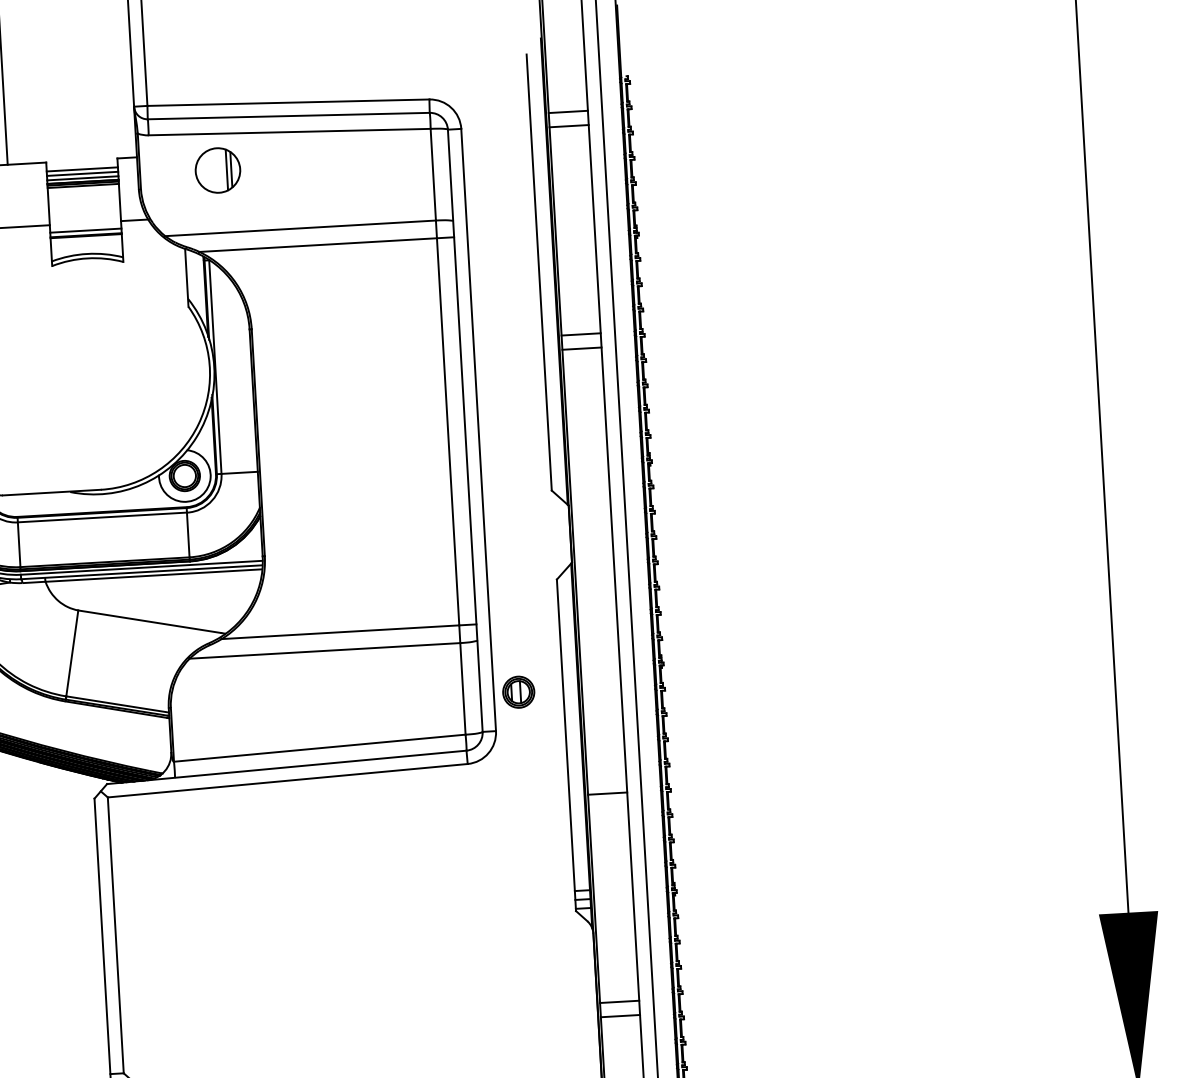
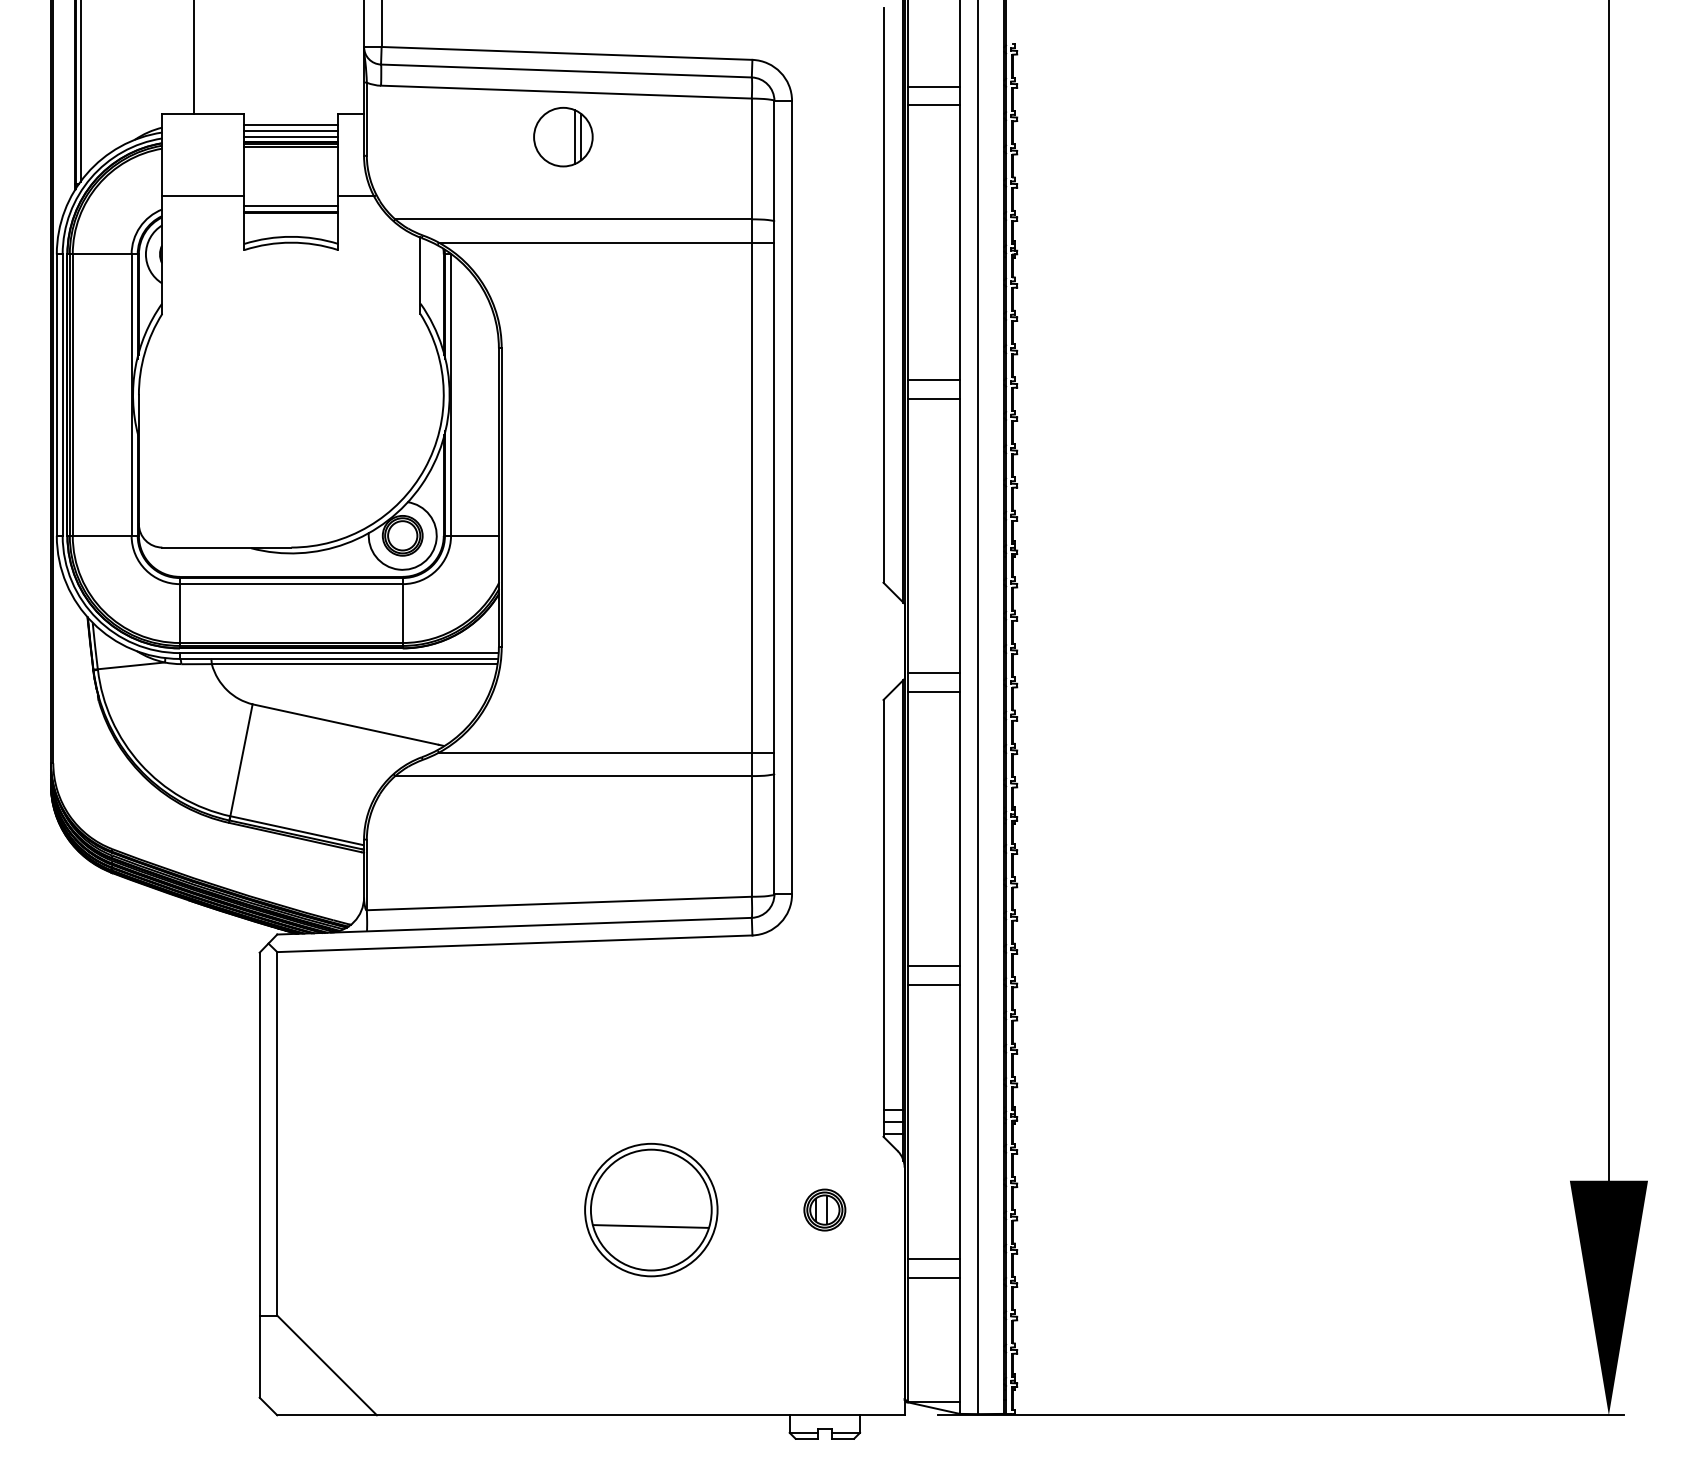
part: (218, 170) -> (563, 136), moved
line: (593, 557) -> (933, 673), added
line: (594, 570) -> (933, 691), added
part: (518, 691) -> (824, 1209), moved
line: (606, 779) -> (933, 966), added
part: (403, 976) -> (651, 1209), added

